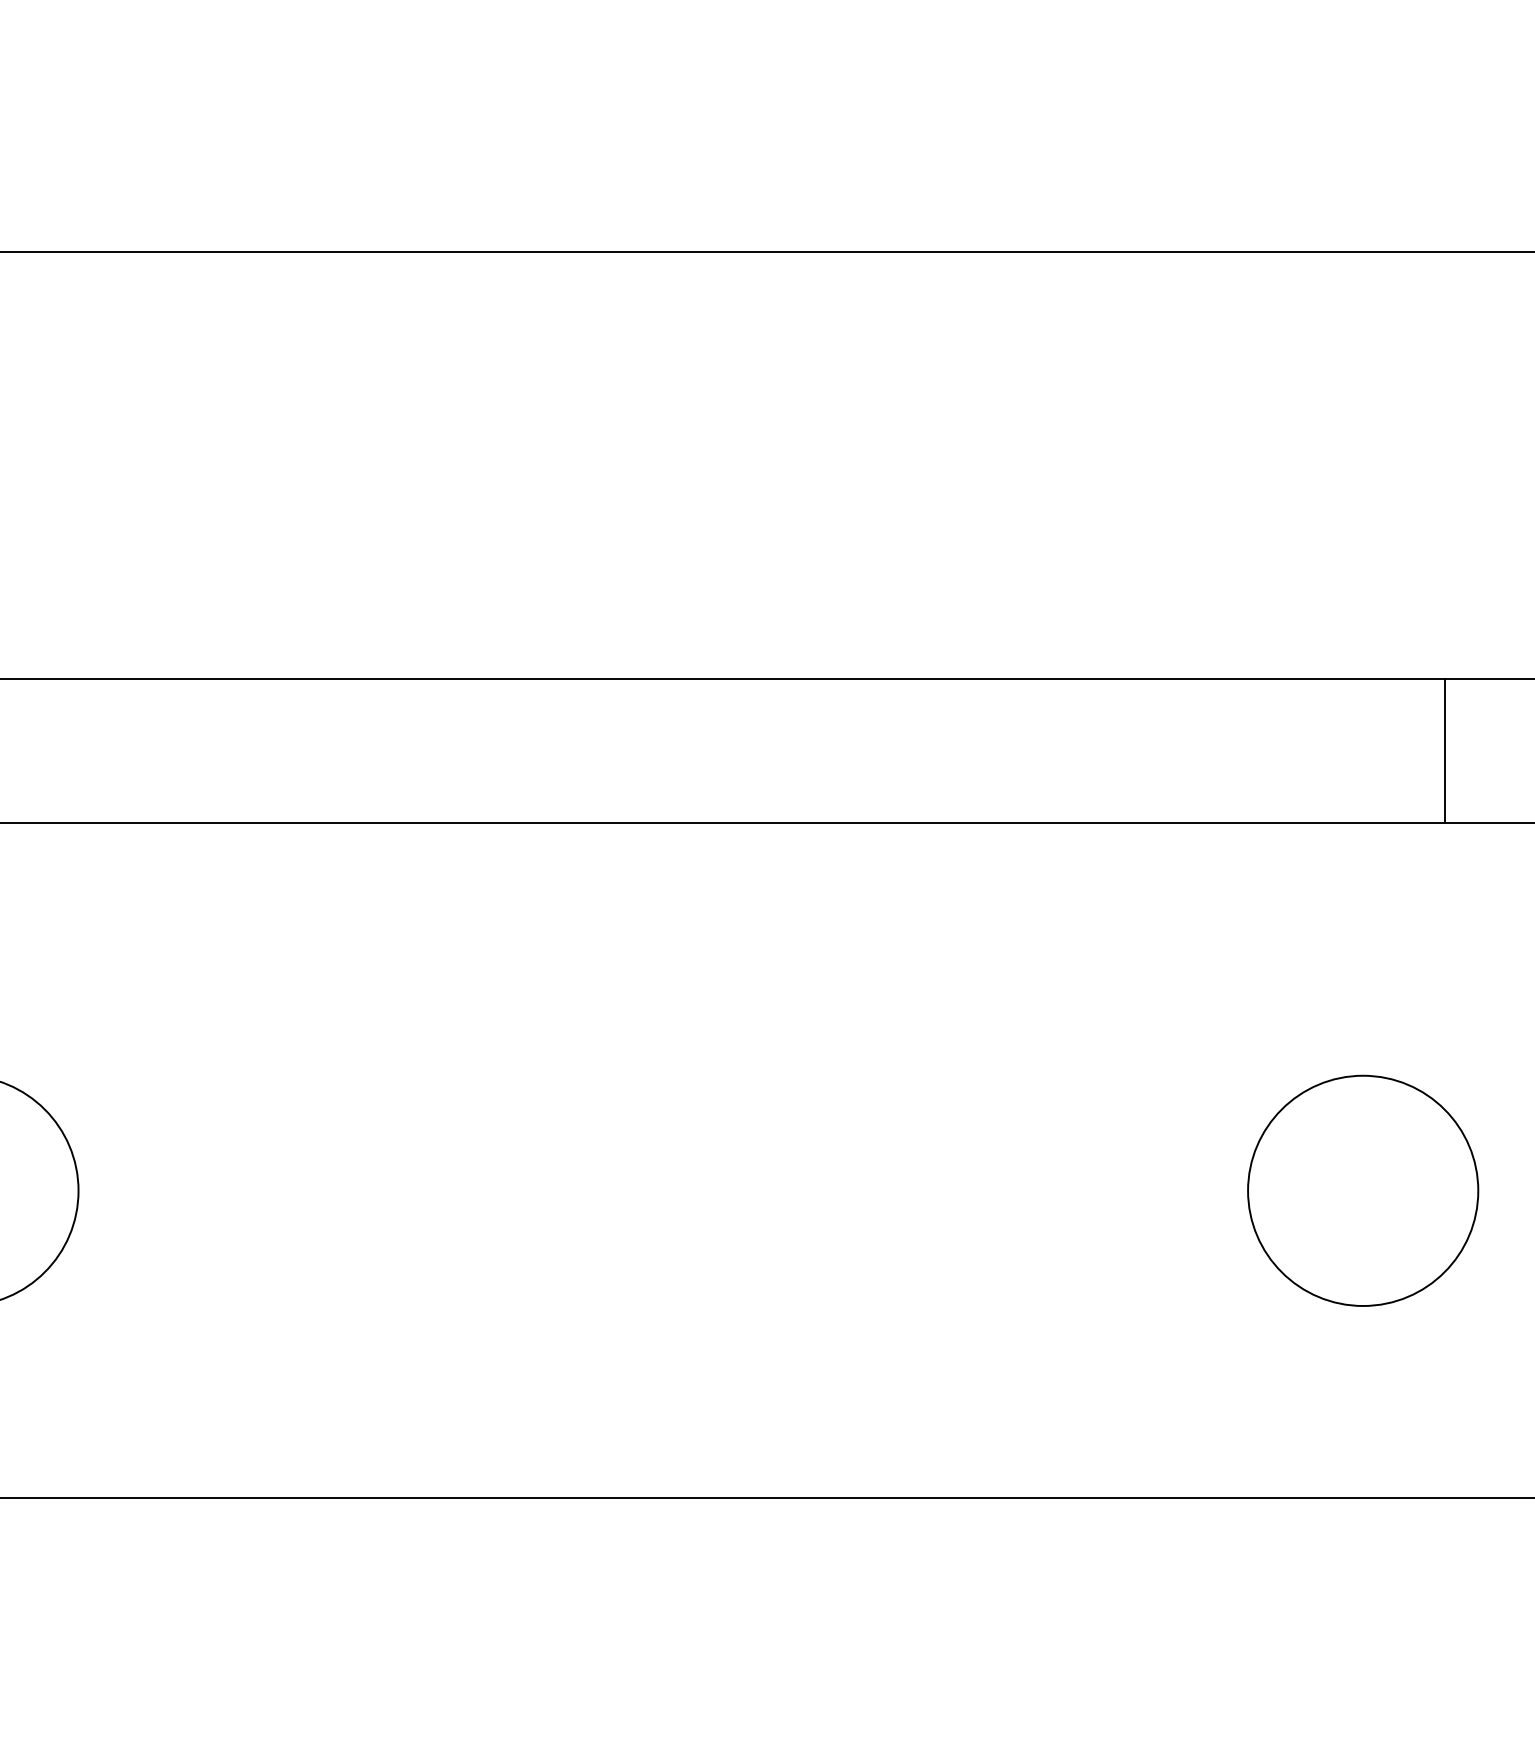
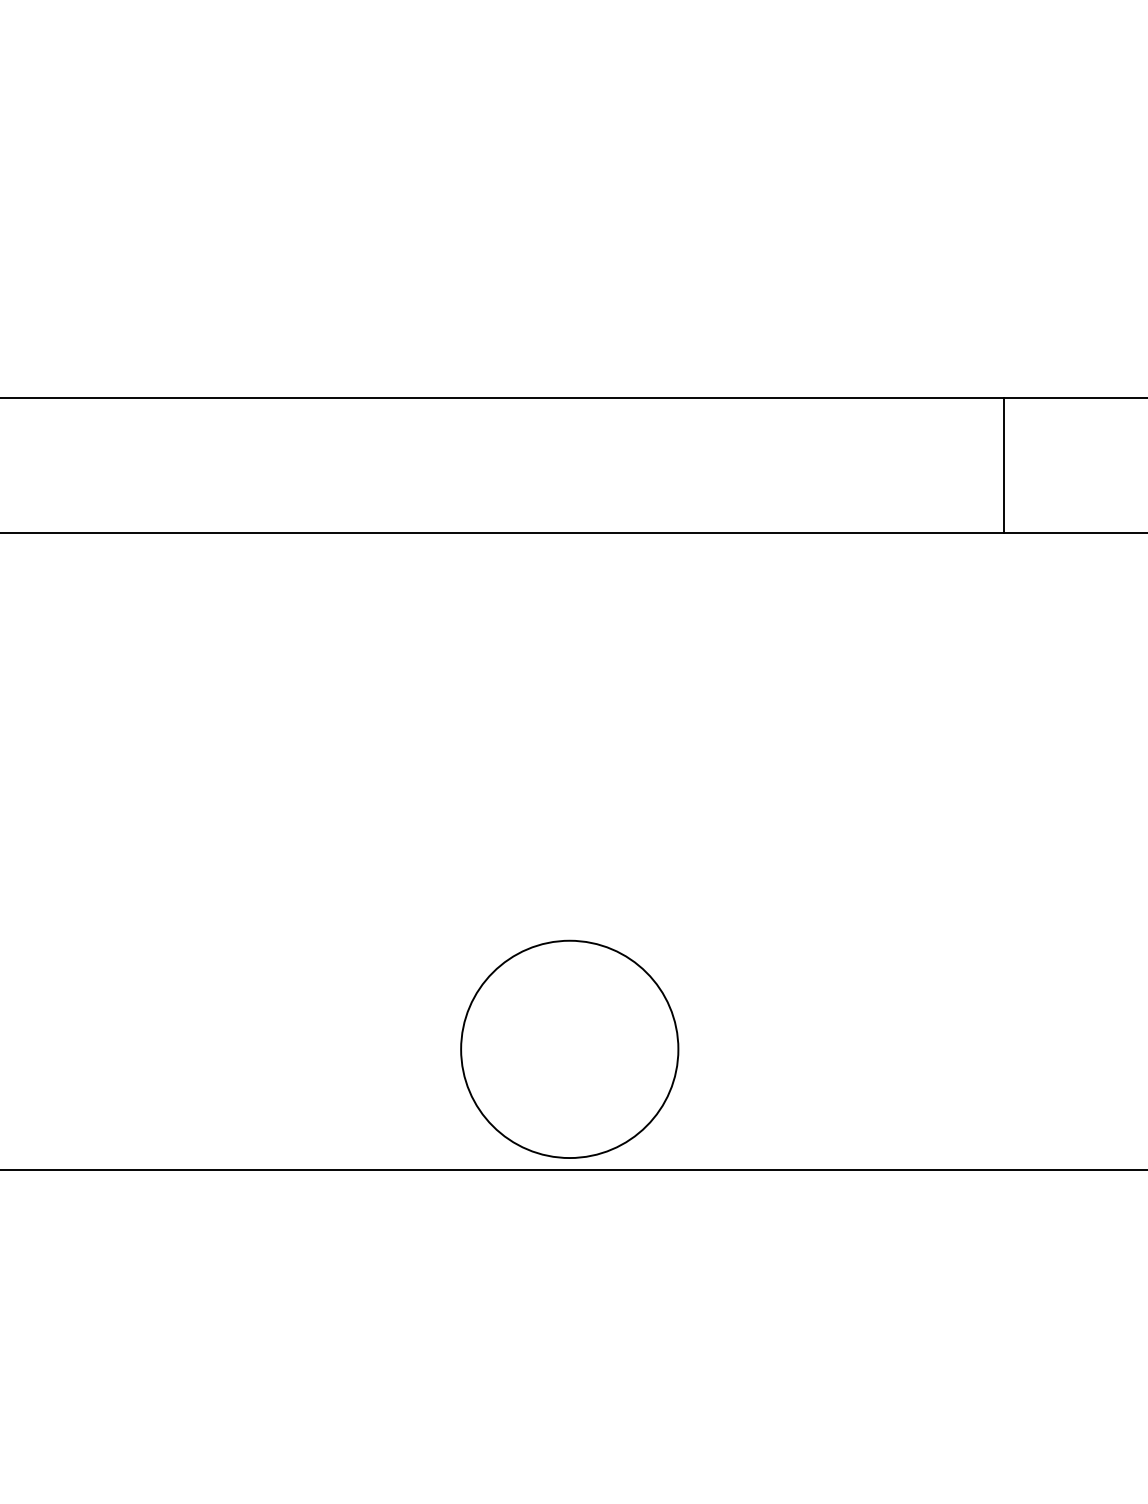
line: (1445, 750) -> (1004, 464), moved
circle: (1363, 1190) -> (570, 1049), moved

